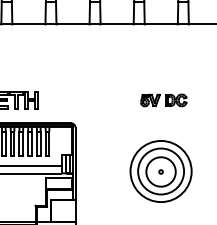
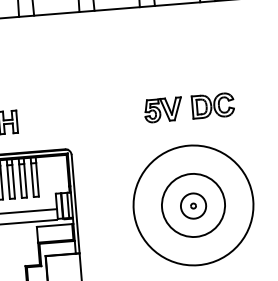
part: (163, 100) -> (188, 107), size x1.43
circle: (160, 171) -> (192, 205), size x0.62
circle: (160, 171) -> (192, 205), size x1.43

